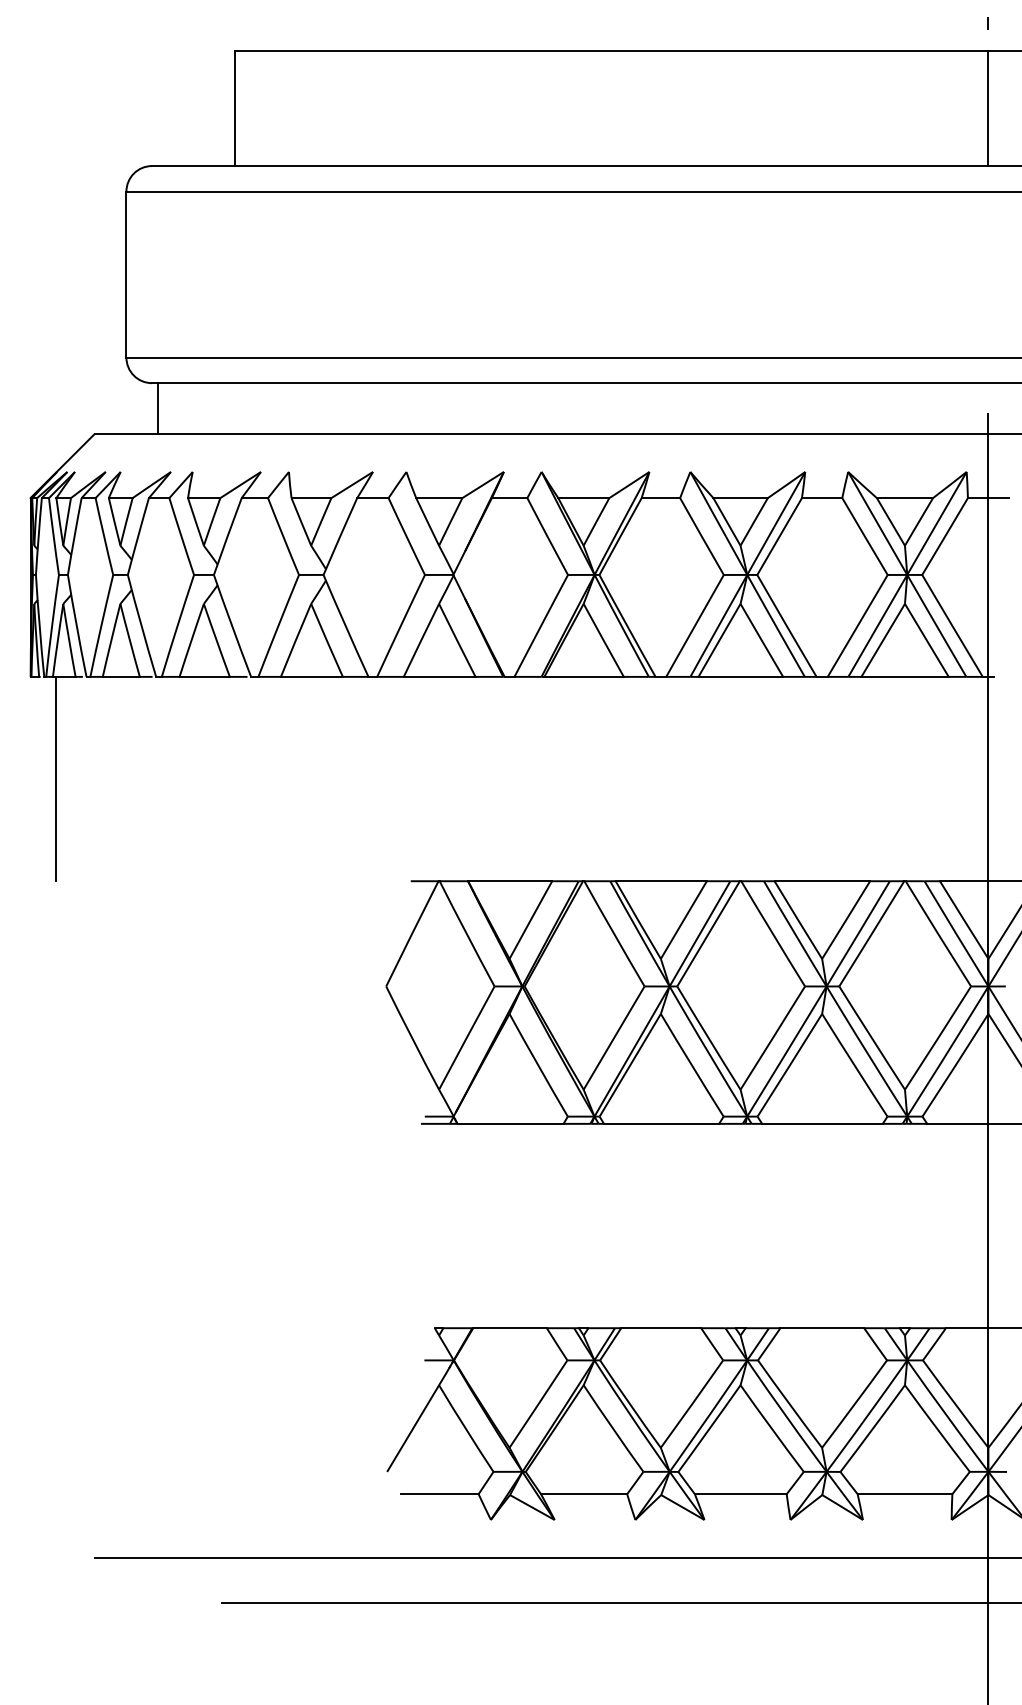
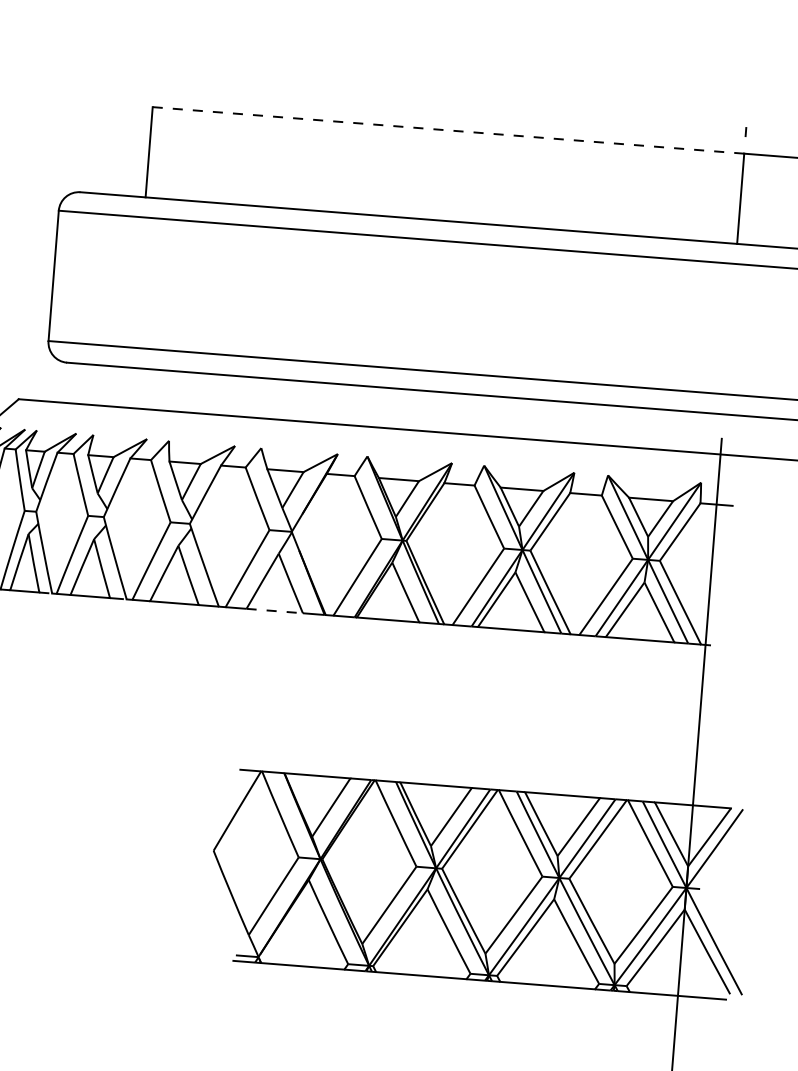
line: (611, 51) -> (448, 130), solid -> dashed
line: (158, 408) -> (70, 382), removed
line: (439, 676) -> (274, 610), solid -> dashed

